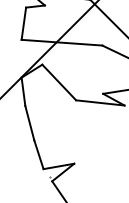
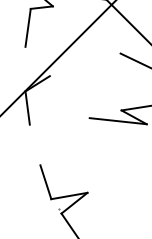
line: (61, 42) -> (72, 49), removed
line: (59, 82) -> (70, 97), removed
line: (29, 122) -> (34, 144), removed

